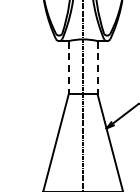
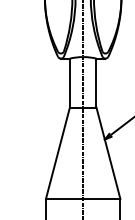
line: (68, 67) -> (69, 83), dashed -> solid
line: (97, 67) -> (96, 83), dashed -> solid

